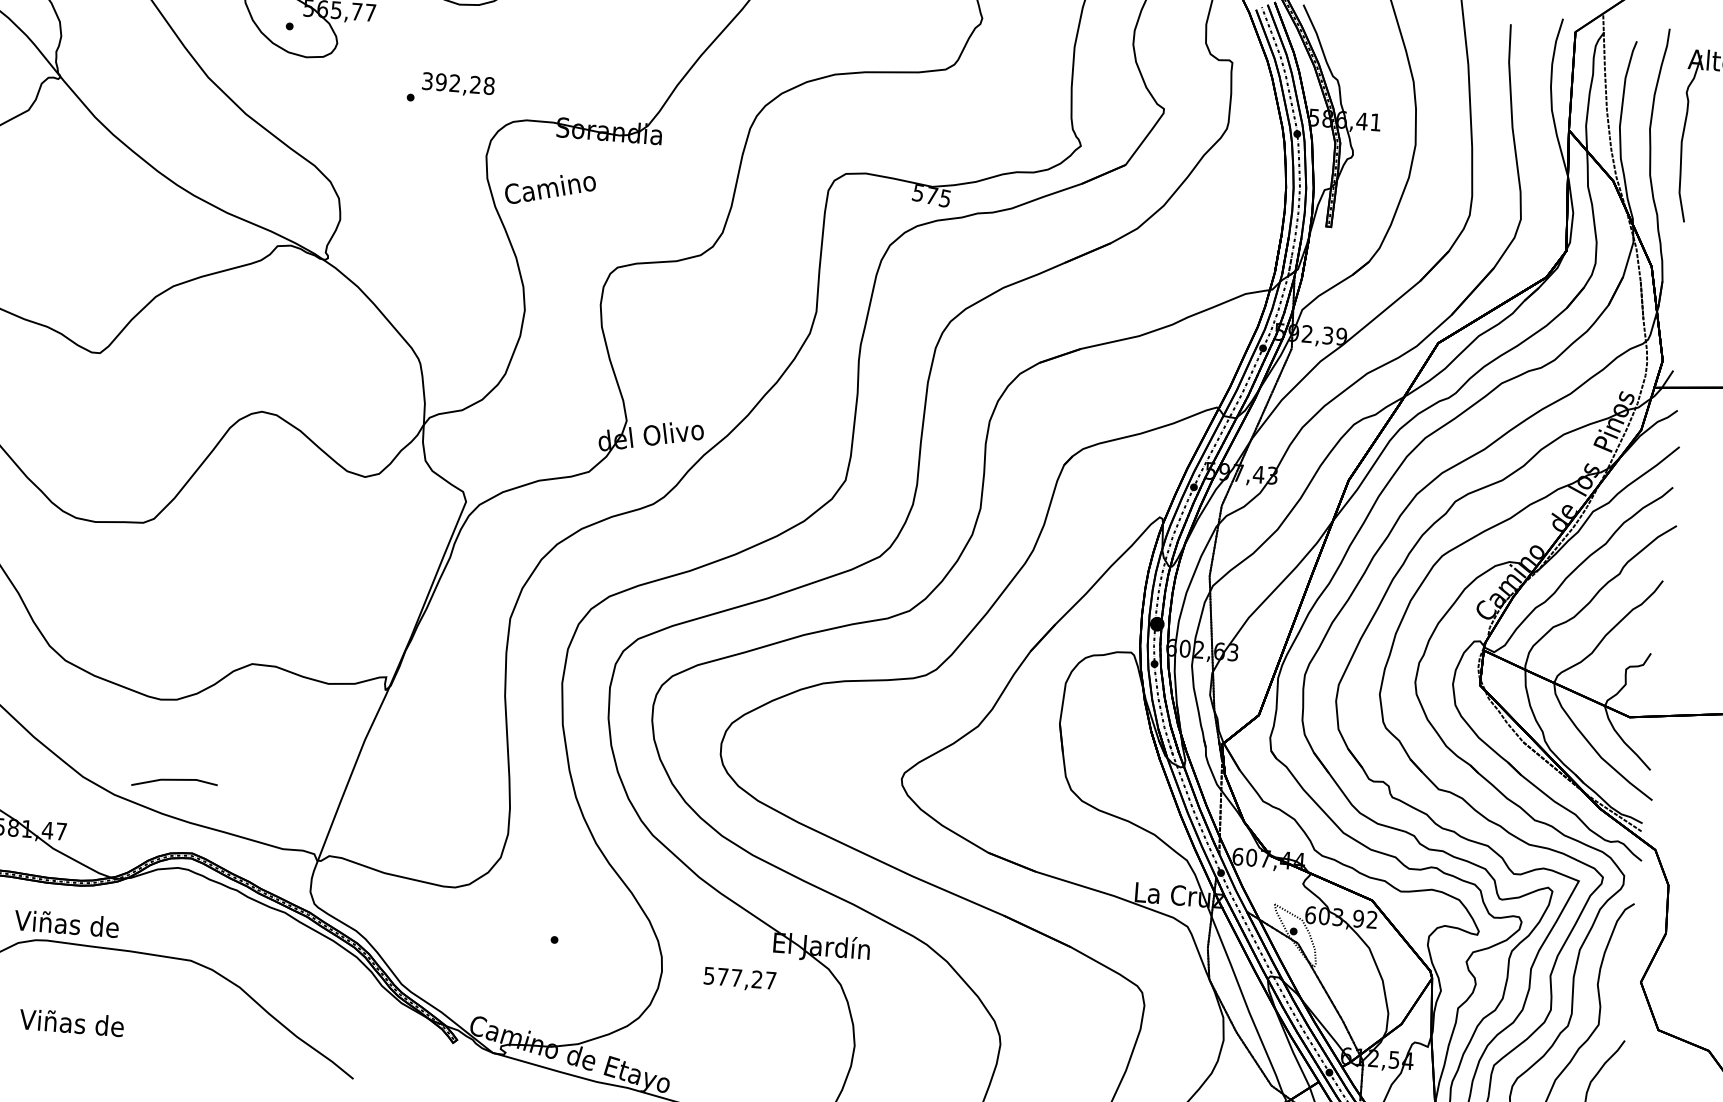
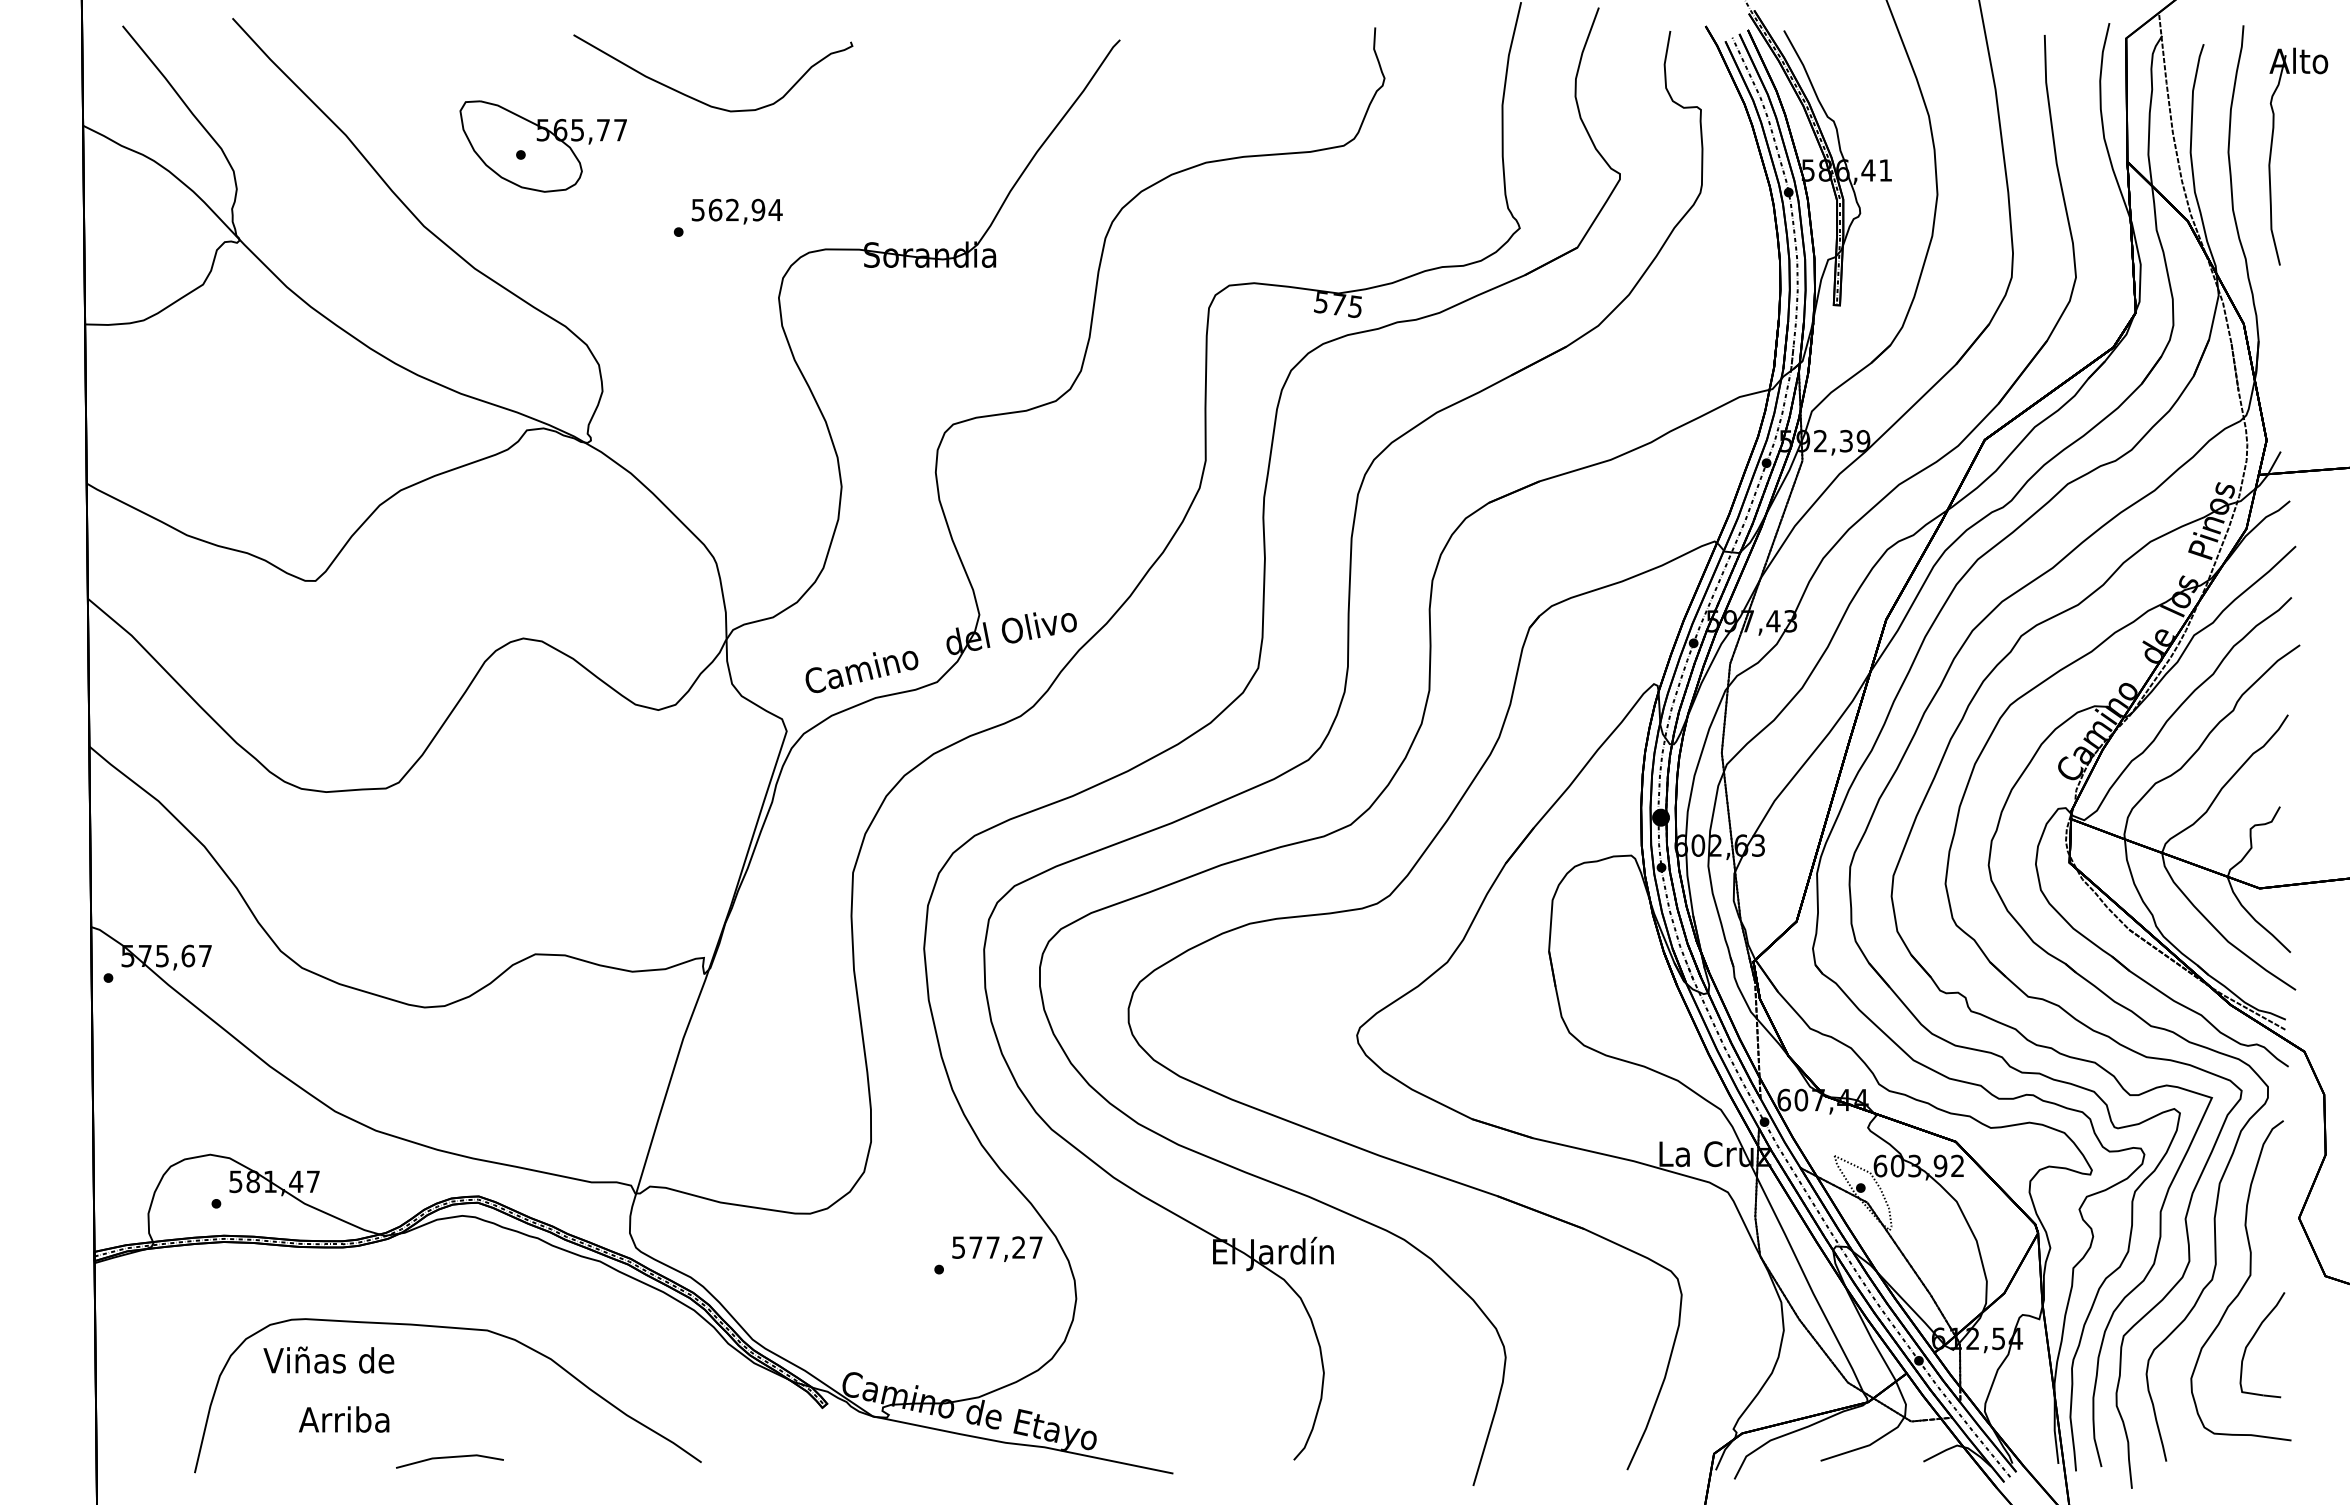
text: (458, 83) -> (737, 209), 392,28 -> 562,94
text: (550, 189) -> (861, 671), moved
line: (174, 780) -> (449, 1458), moved
text: (66, 923) -> (328, 1359), moved
text: (740, 978) -> (997, 1248), moved
text: (71, 1022) -> (344, 1418), Viñas de -> Arriba

